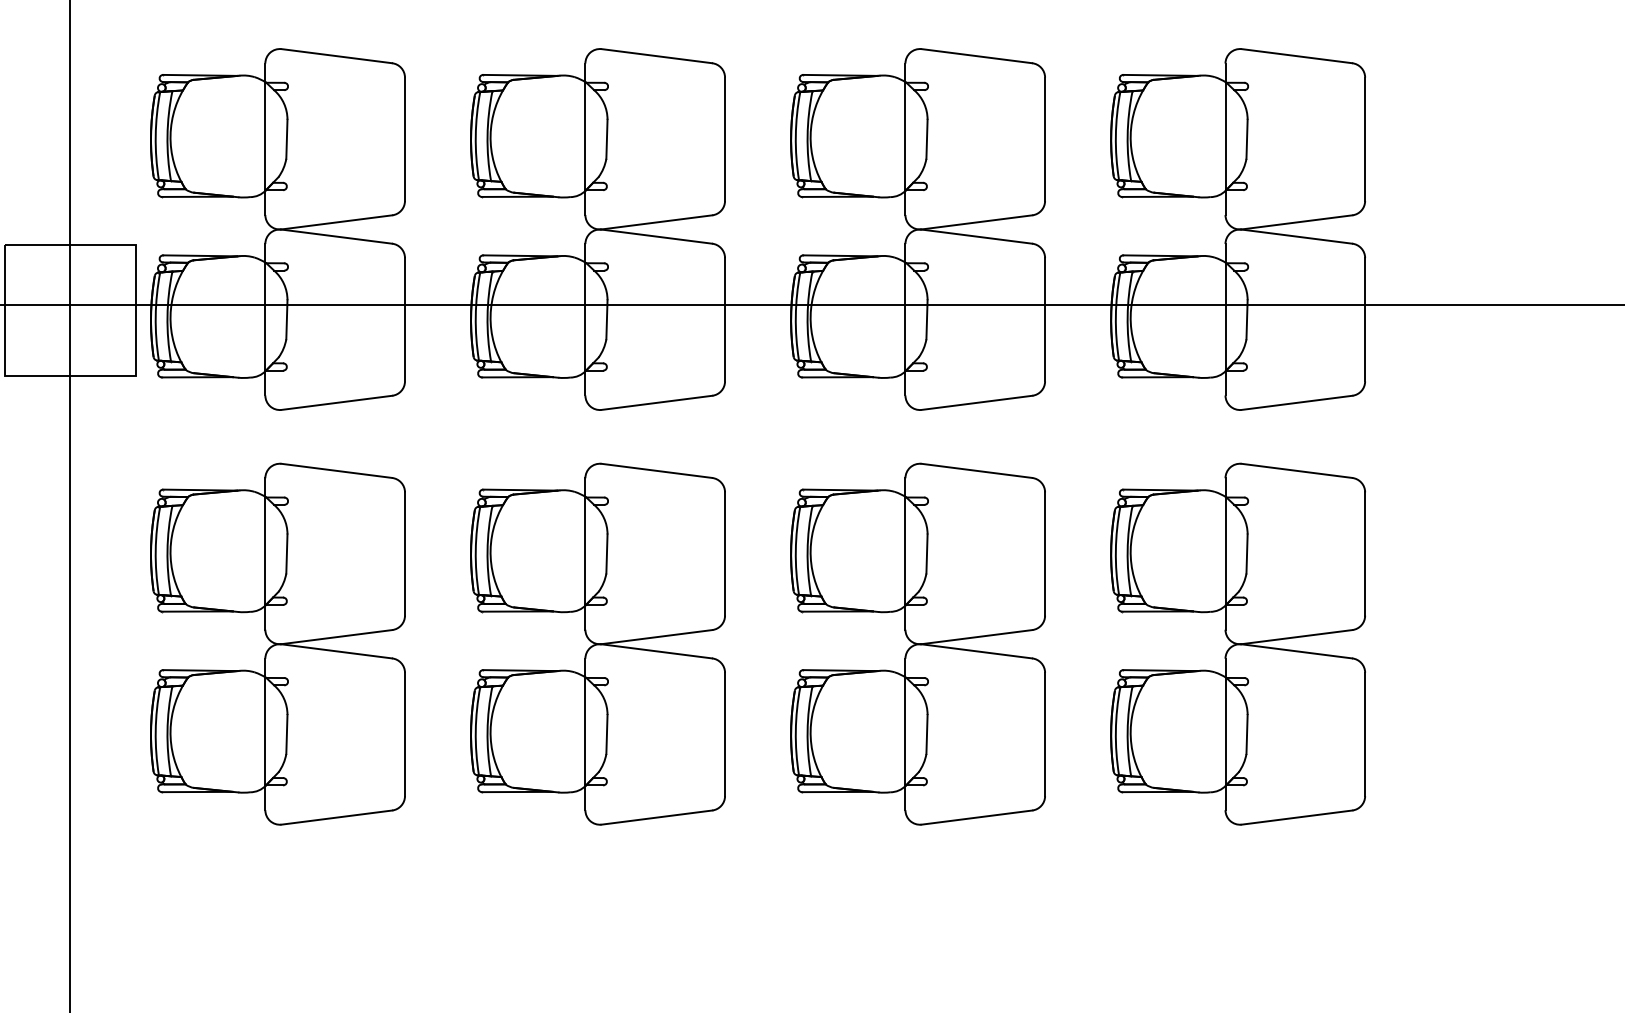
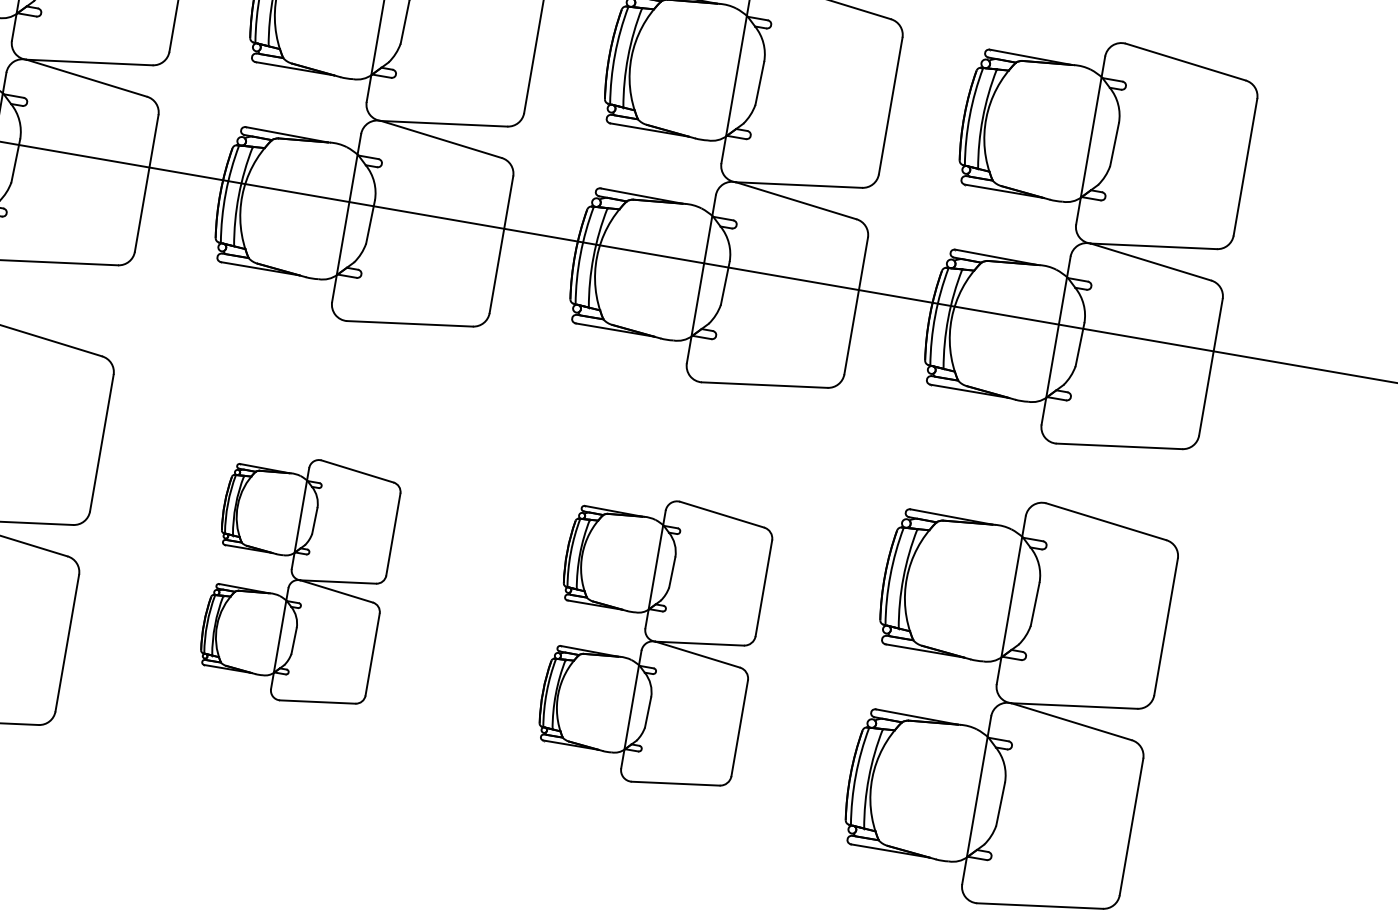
part: (597, 643) -> (298, 579), size x0.6
part: (917, 643) -> (652, 640), size x0.7

